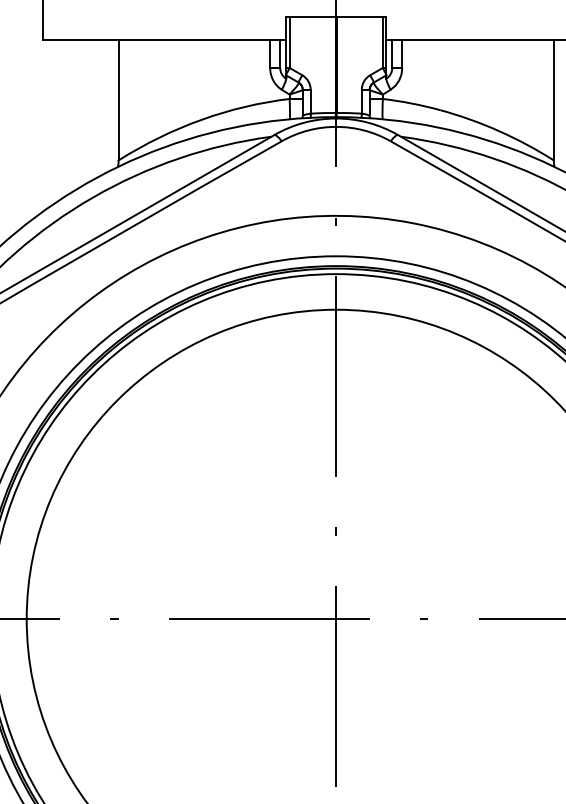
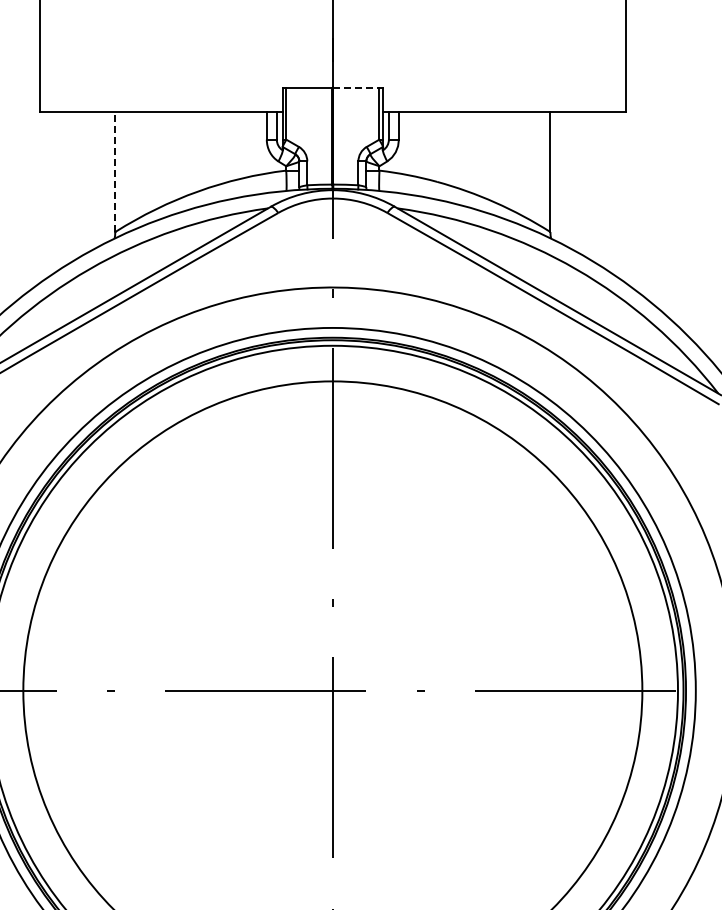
line: (359, 16) -> (356, 88), solid -> dashed
line: (118, 99) -> (115, 171), solid -> dashed

